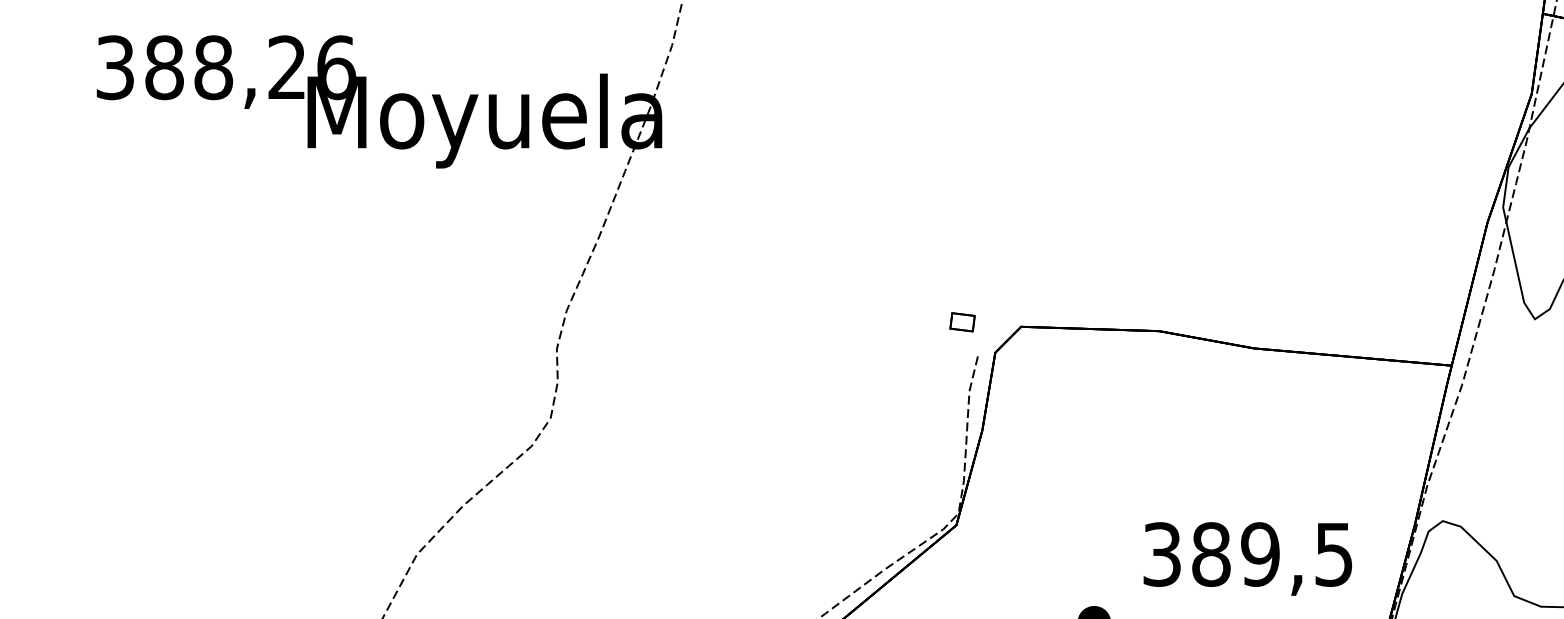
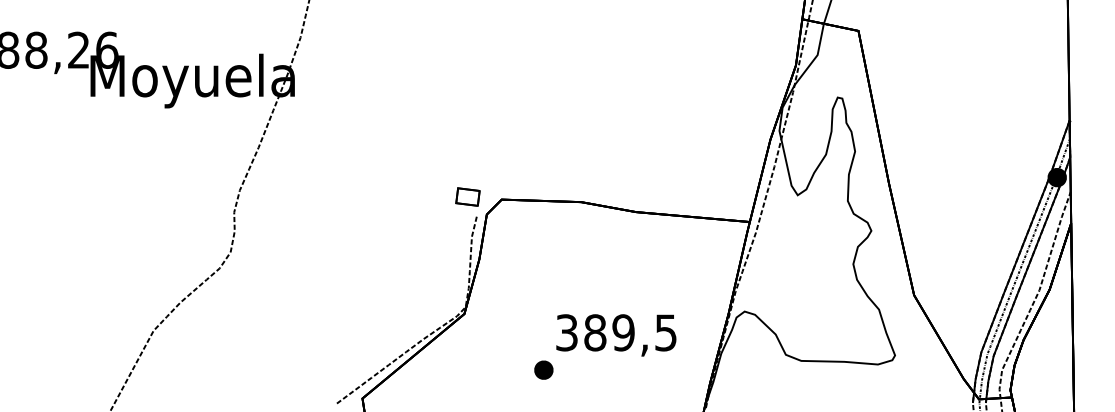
part: (961, 321) -> (467, 196), size x1.67
text: (1248, 559) -> (616, 335), moved

